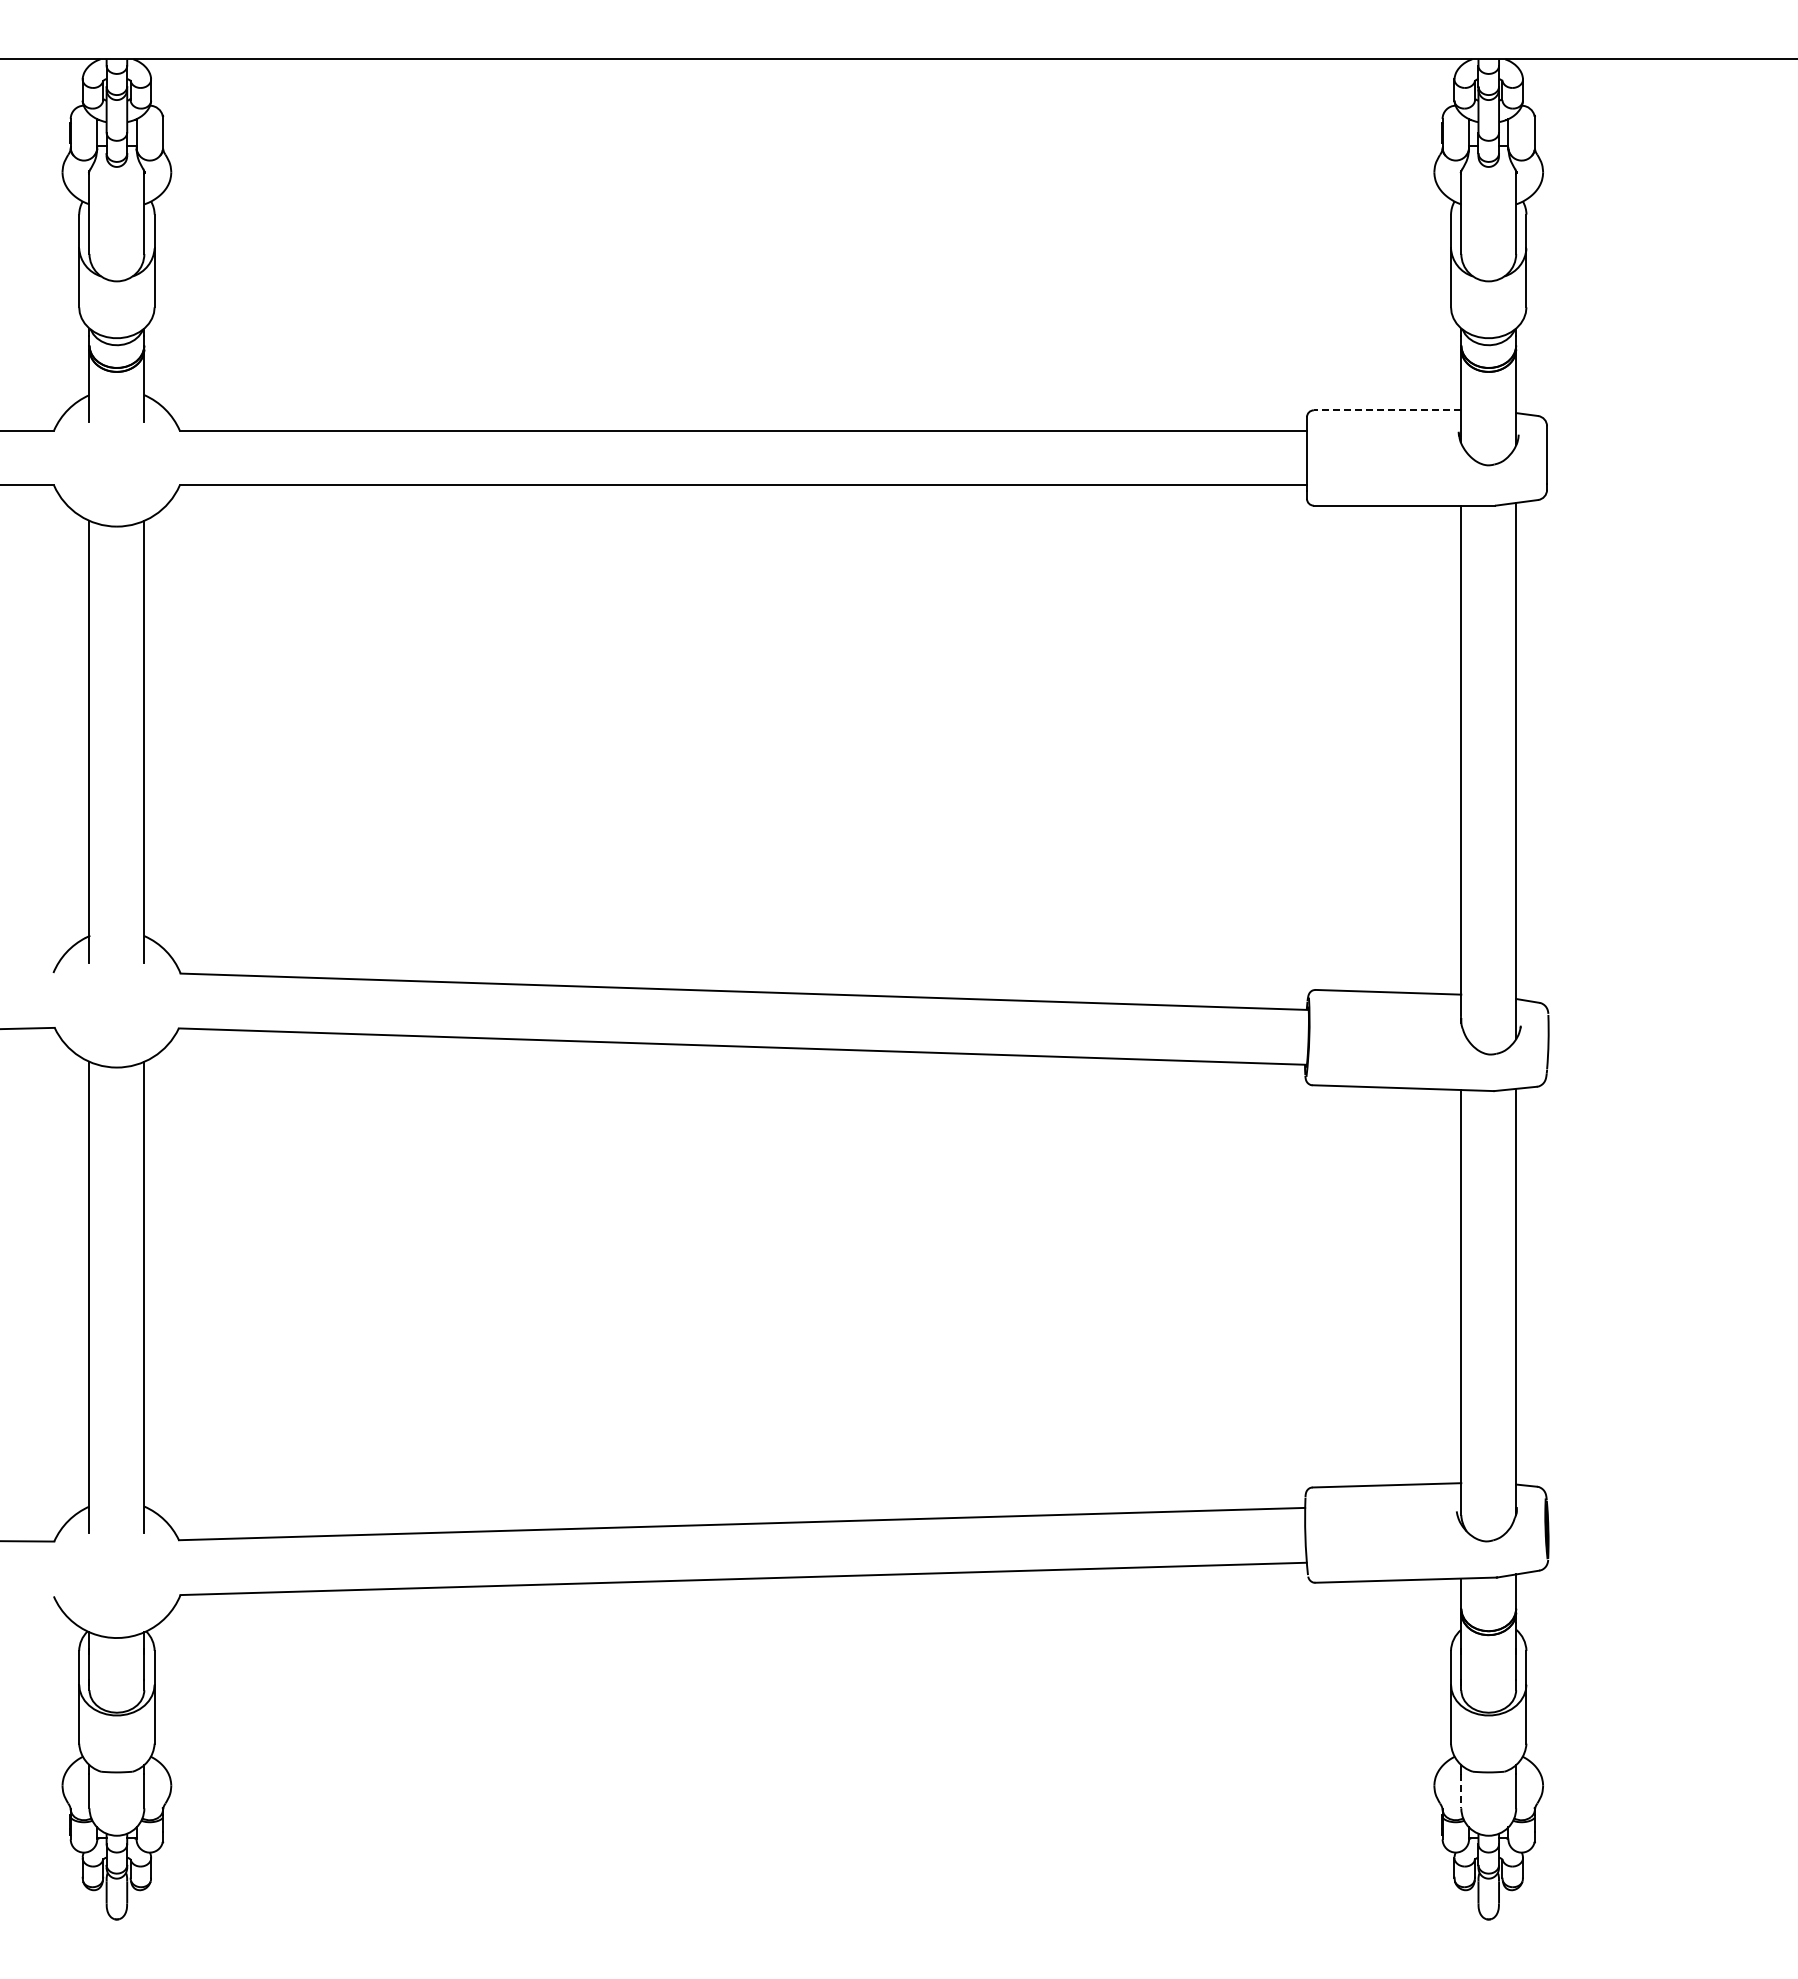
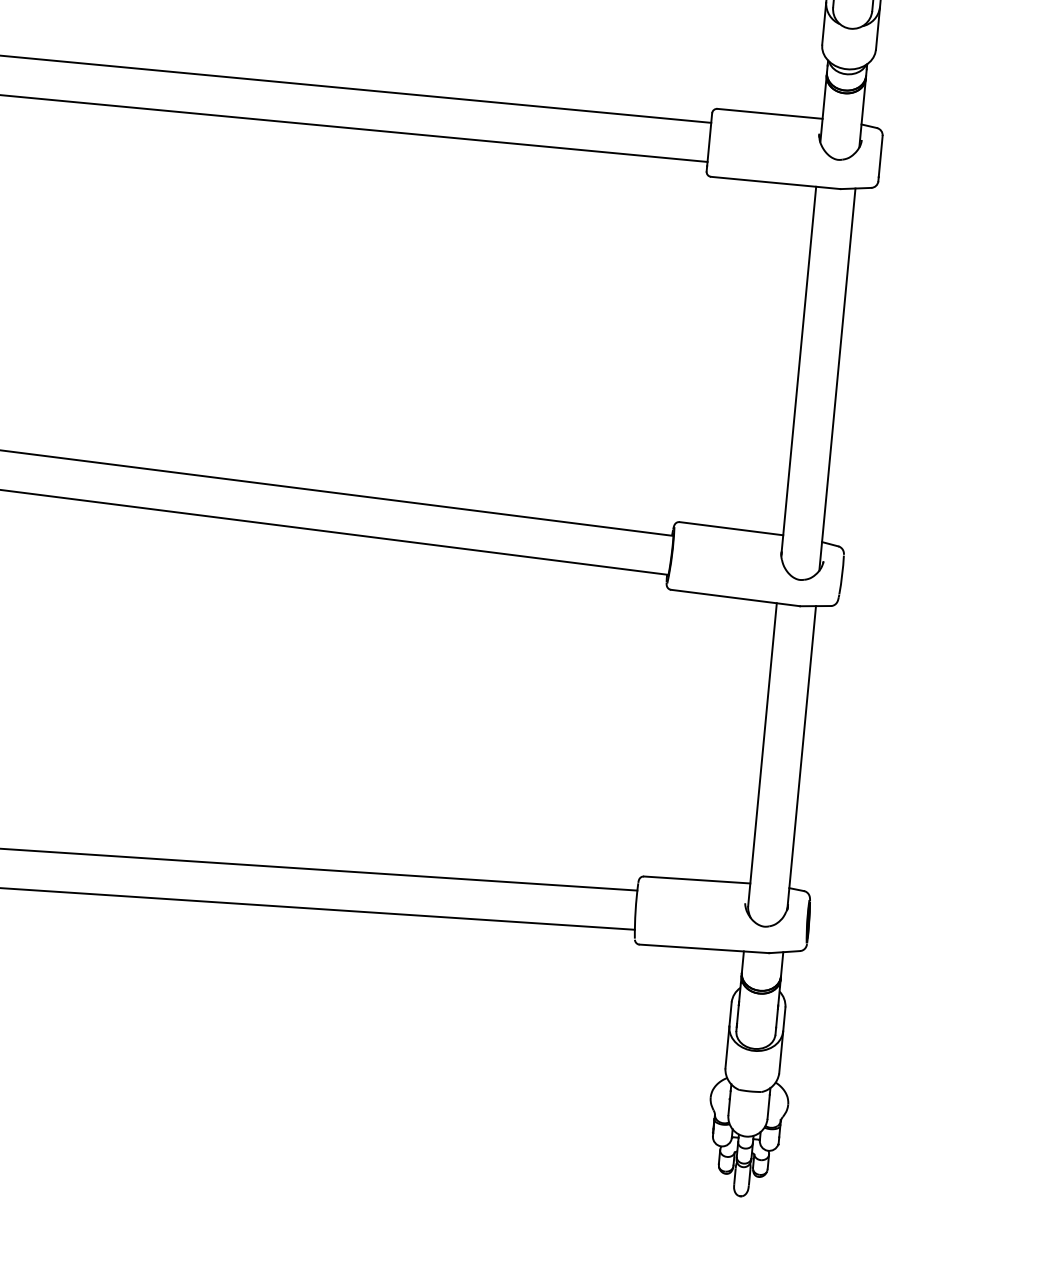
line: (1387, 410) -> (769, 113), dashed -> solid
line: (1461, 1791) -> (729, 1103), dashed -> solid

